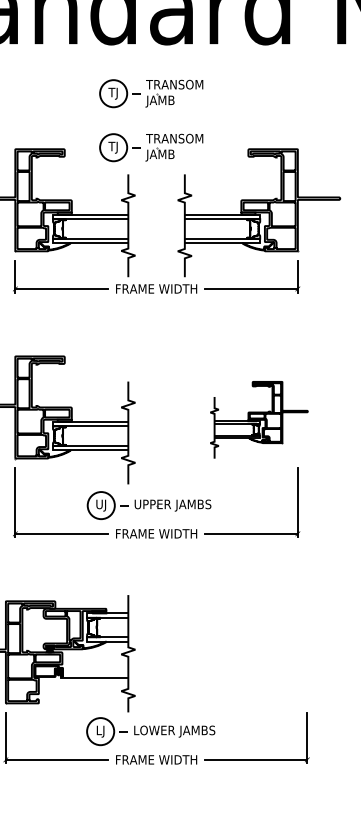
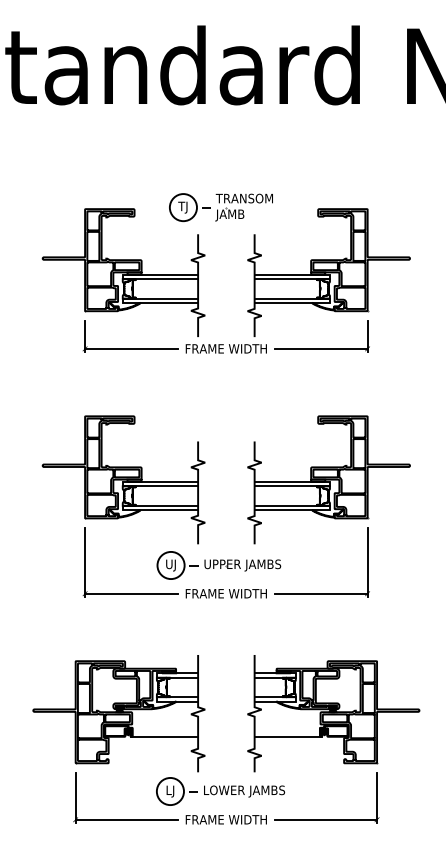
part: (150, 93) -> (220, 153), removed
part: (258, 419) -> (328, 479), size x1.67
part: (263, 653) -> (333, 713), added

